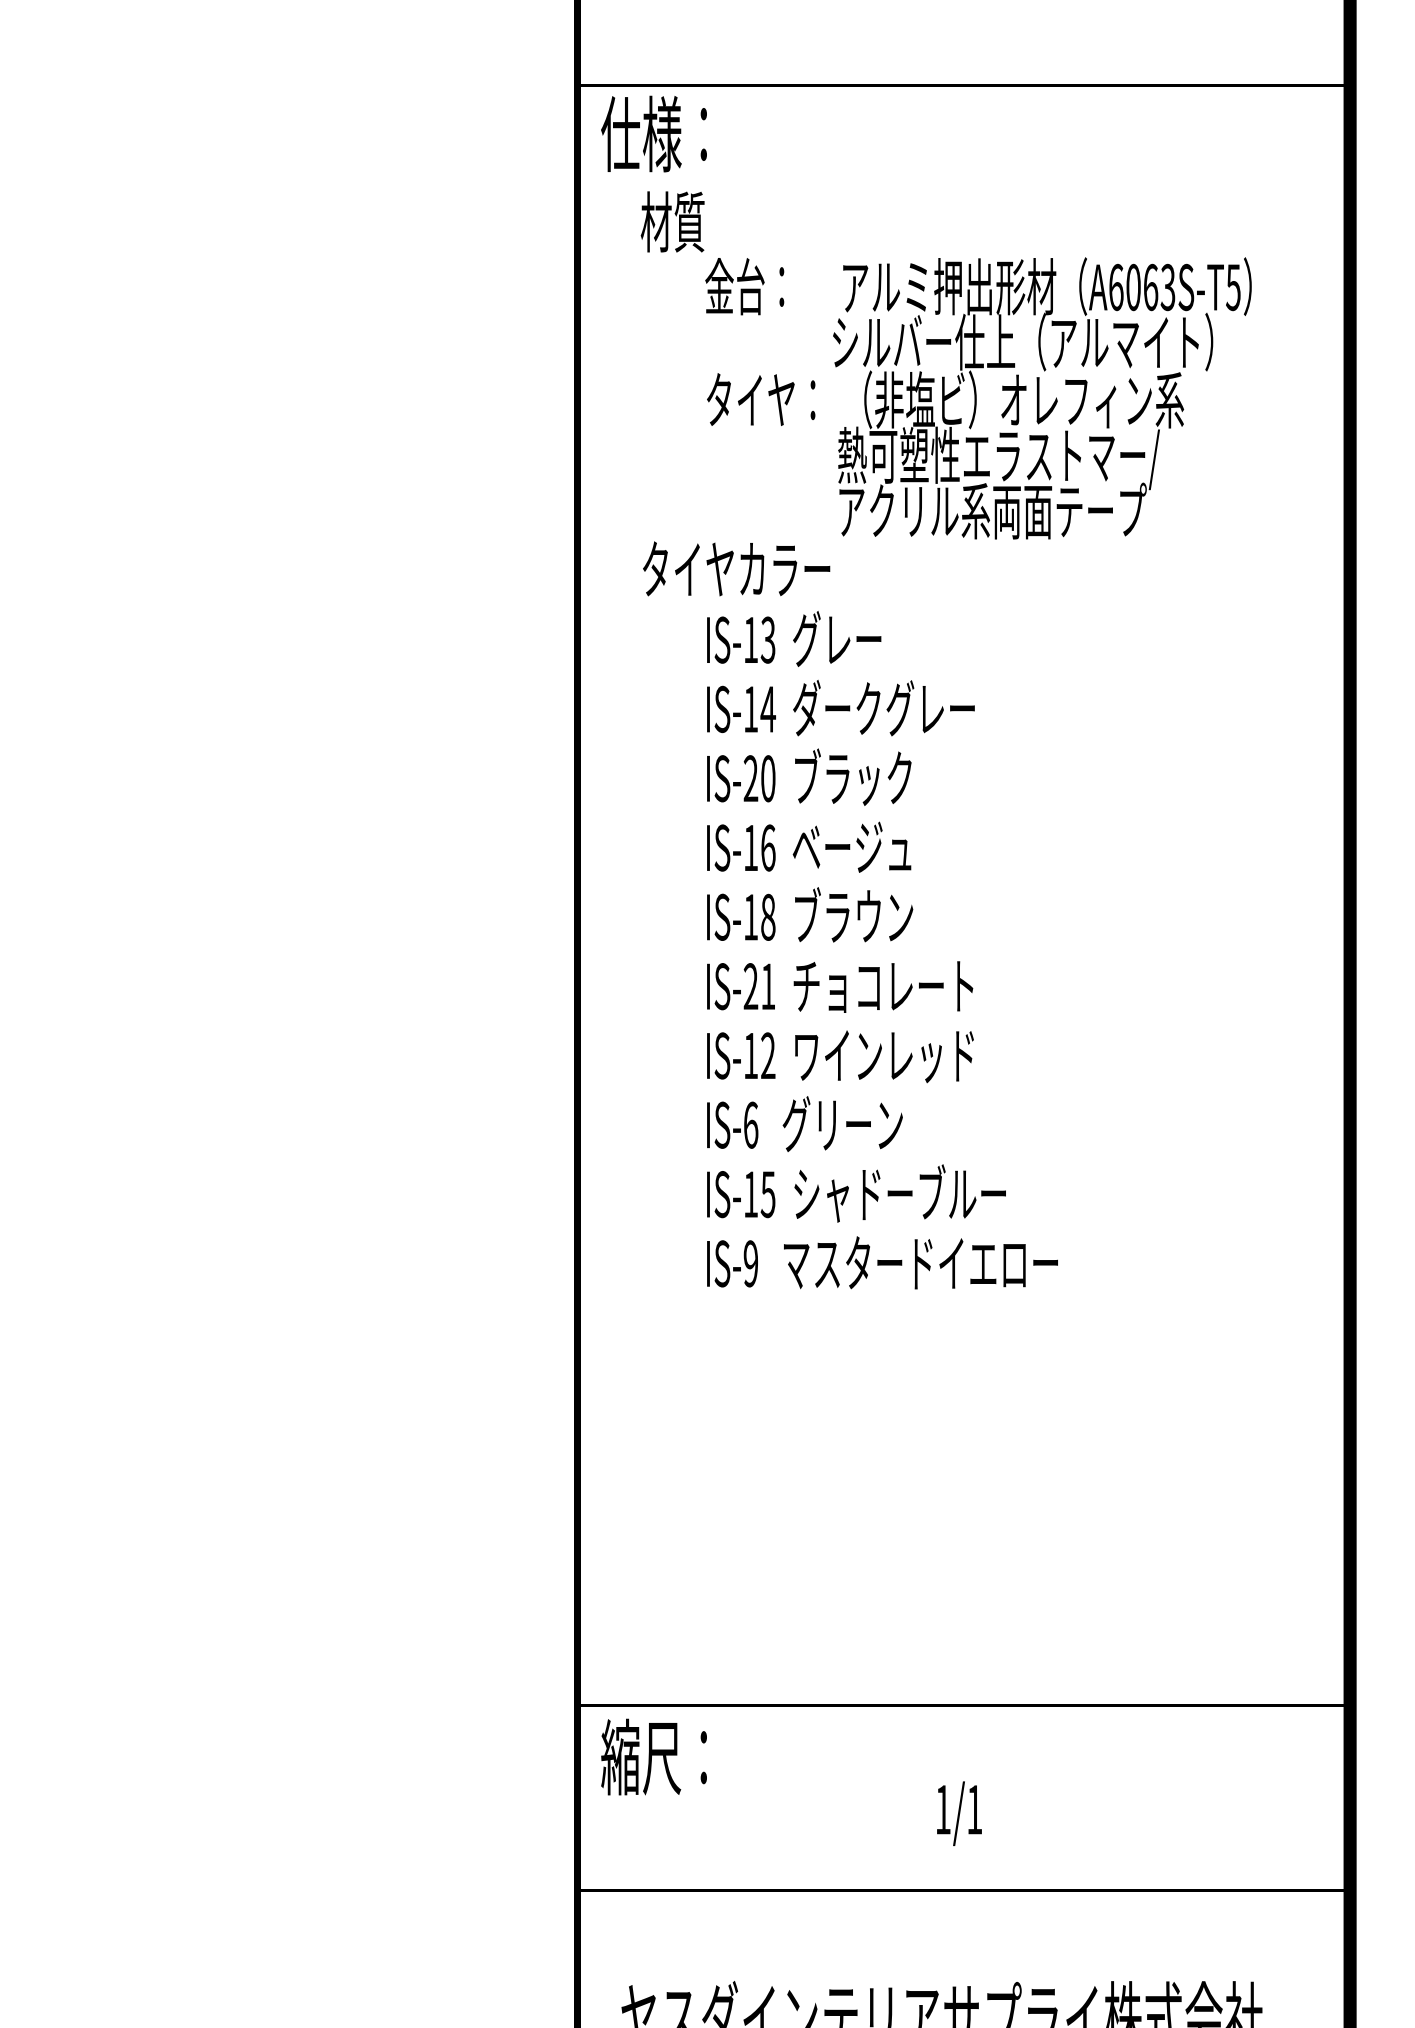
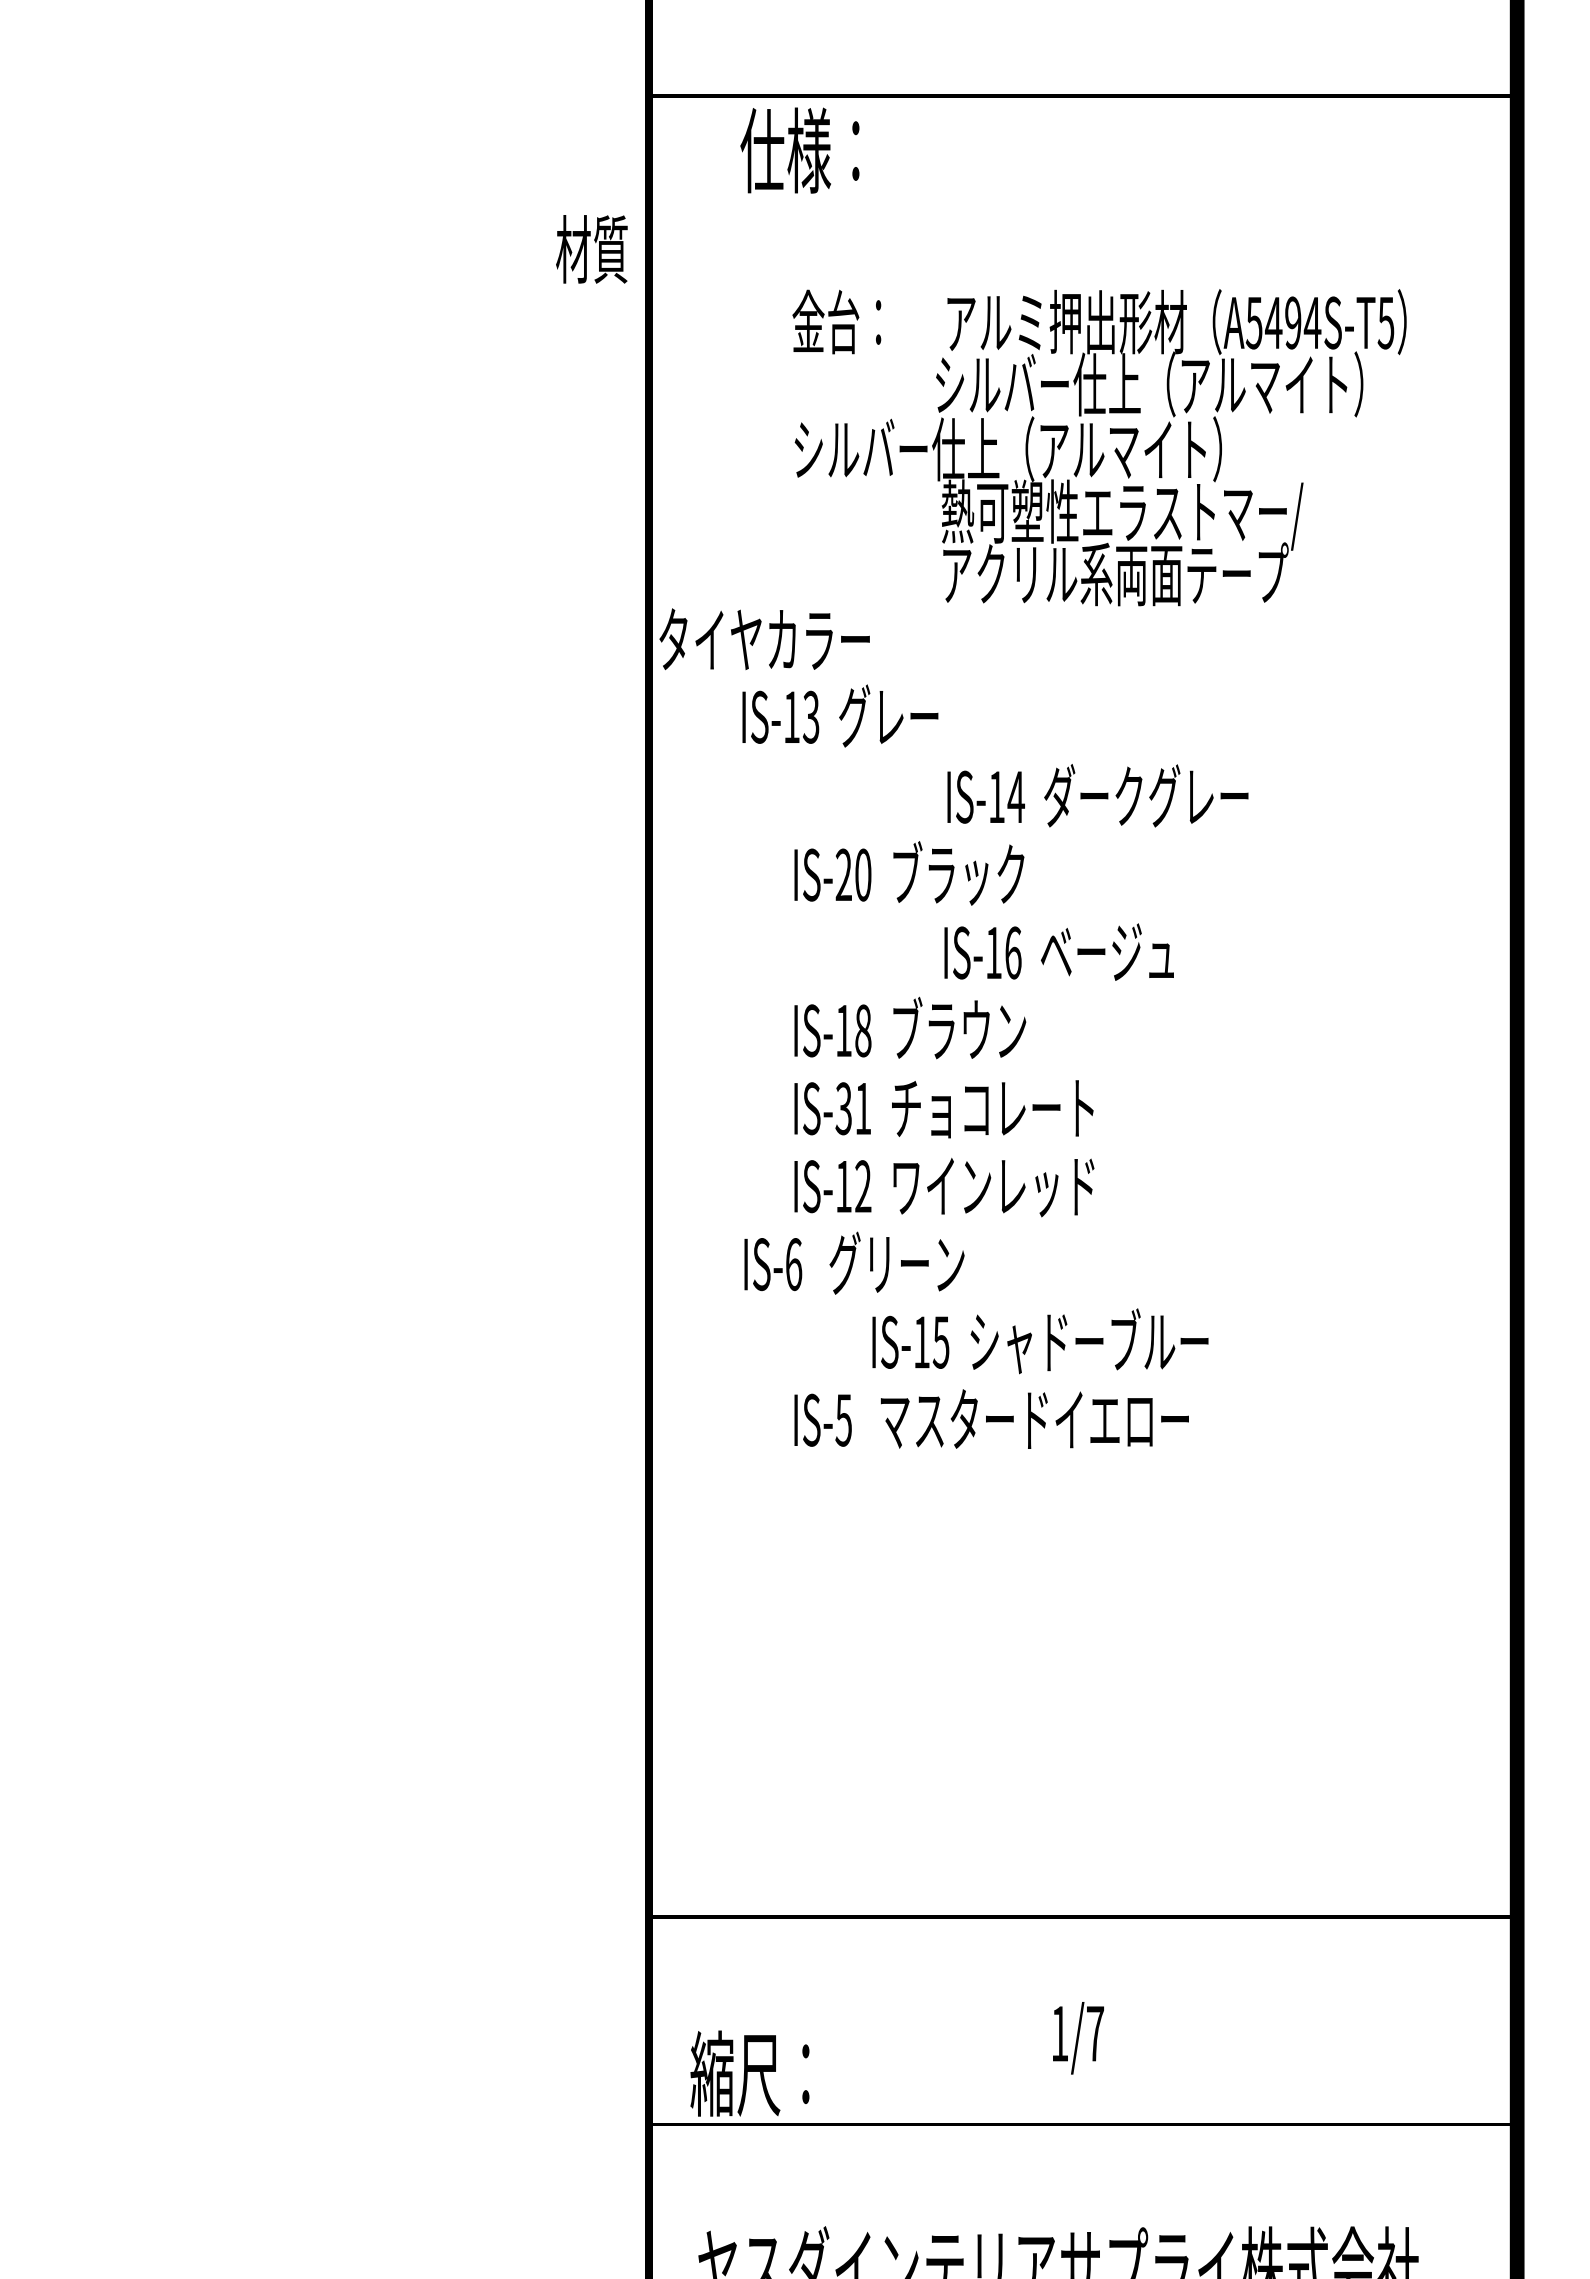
text: (653, 133) -> (799, 150), moved
text: (672, 222) -> (591, 249), moved
text: (1142, 287) -> (1283, 322), A6063S-T5 -> A5494S-T5
text: (945, 400) -> (1062, 449), タイヤ：  （非塩ビ）オレフィン系 -> シルバー仕上（アルマイト）
text: (736, 569) -> (764, 639), moved
text: (794, 638) -> (840, 715), moved
text: (840, 707) -> (1097, 795), moved
text: (808, 846) -> (1058, 951), moved
text: (750, 986) -> (843, 1108), IS-21 -> IS-31
text: (804, 1123) -> (854, 1262), moved
text: (856, 1193) -> (1040, 1341), moved
text: (750, 1263) -> (843, 1419), IS-9 -> IS-5
text: (653, 1756) -> (749, 2073), moved
text: (974, 1809) -> (1095, 2033), 1/1 -> 1/7

